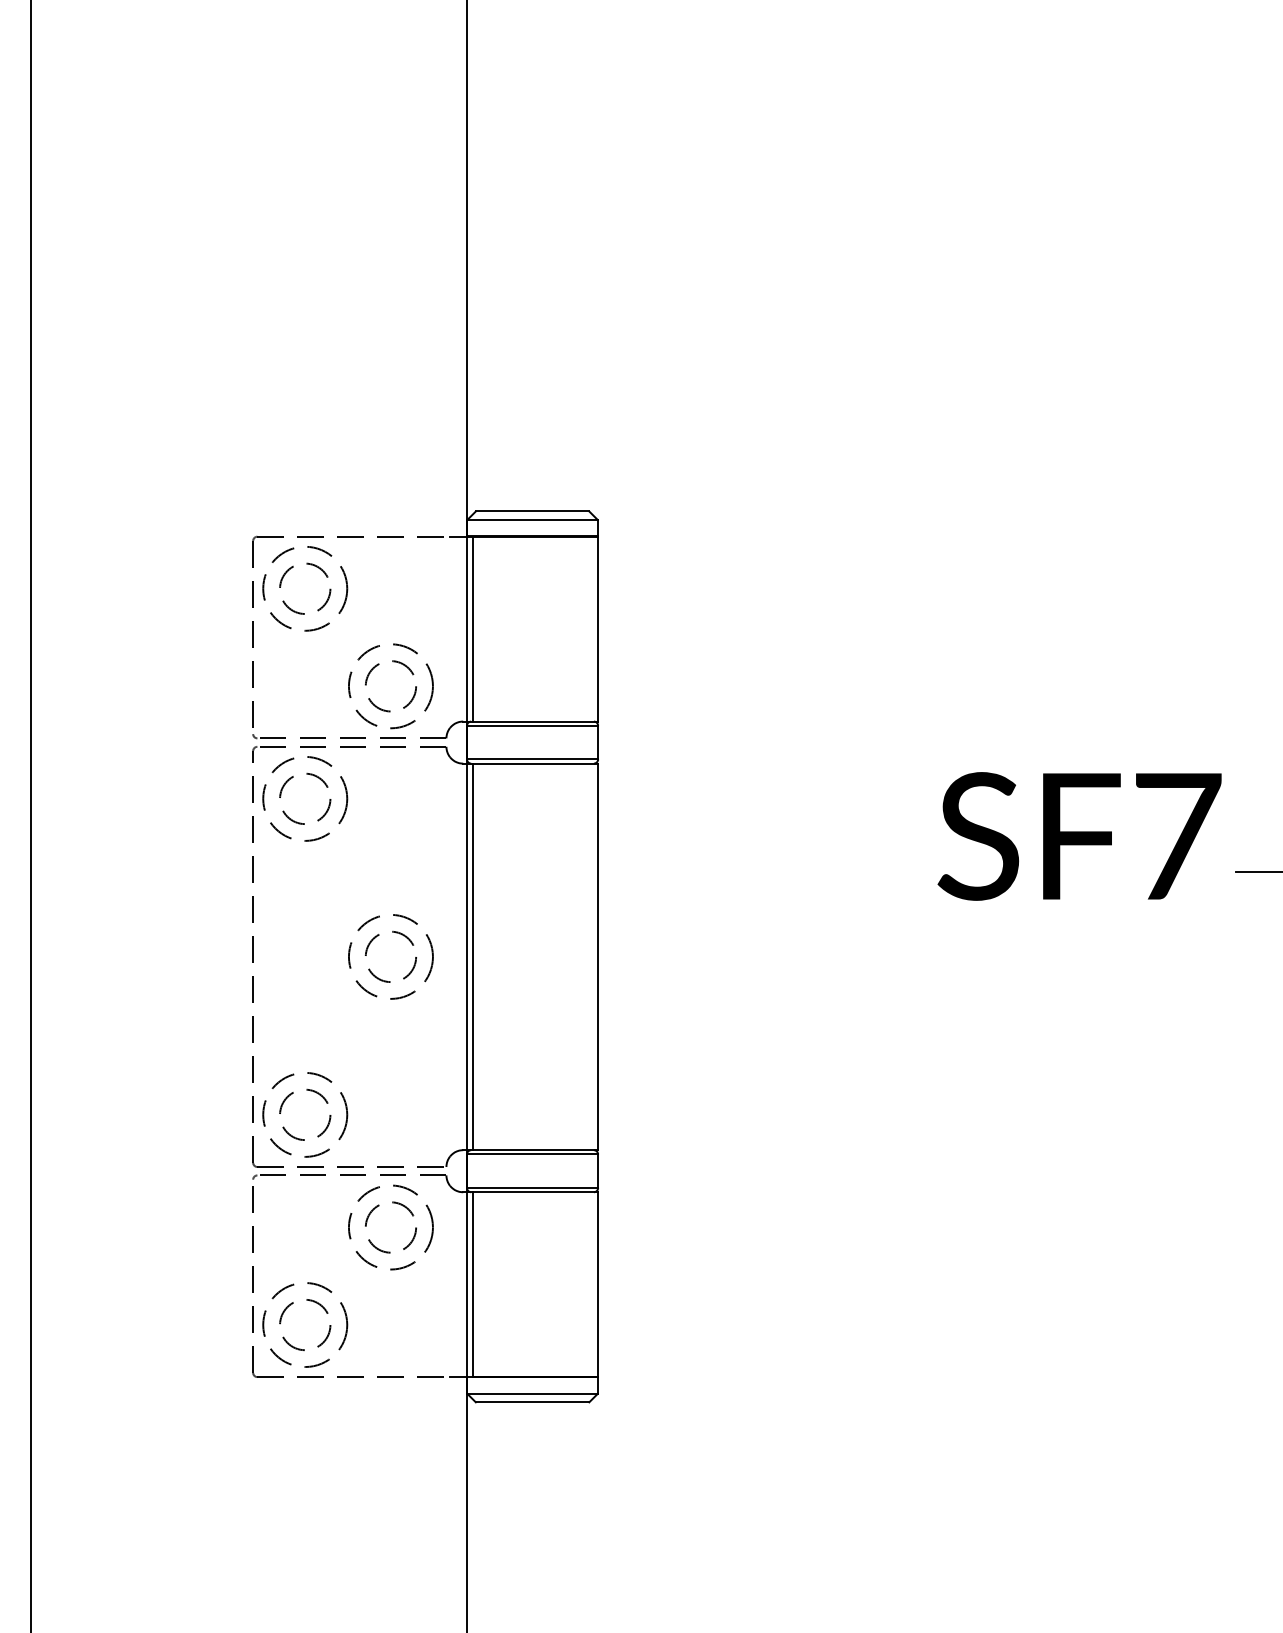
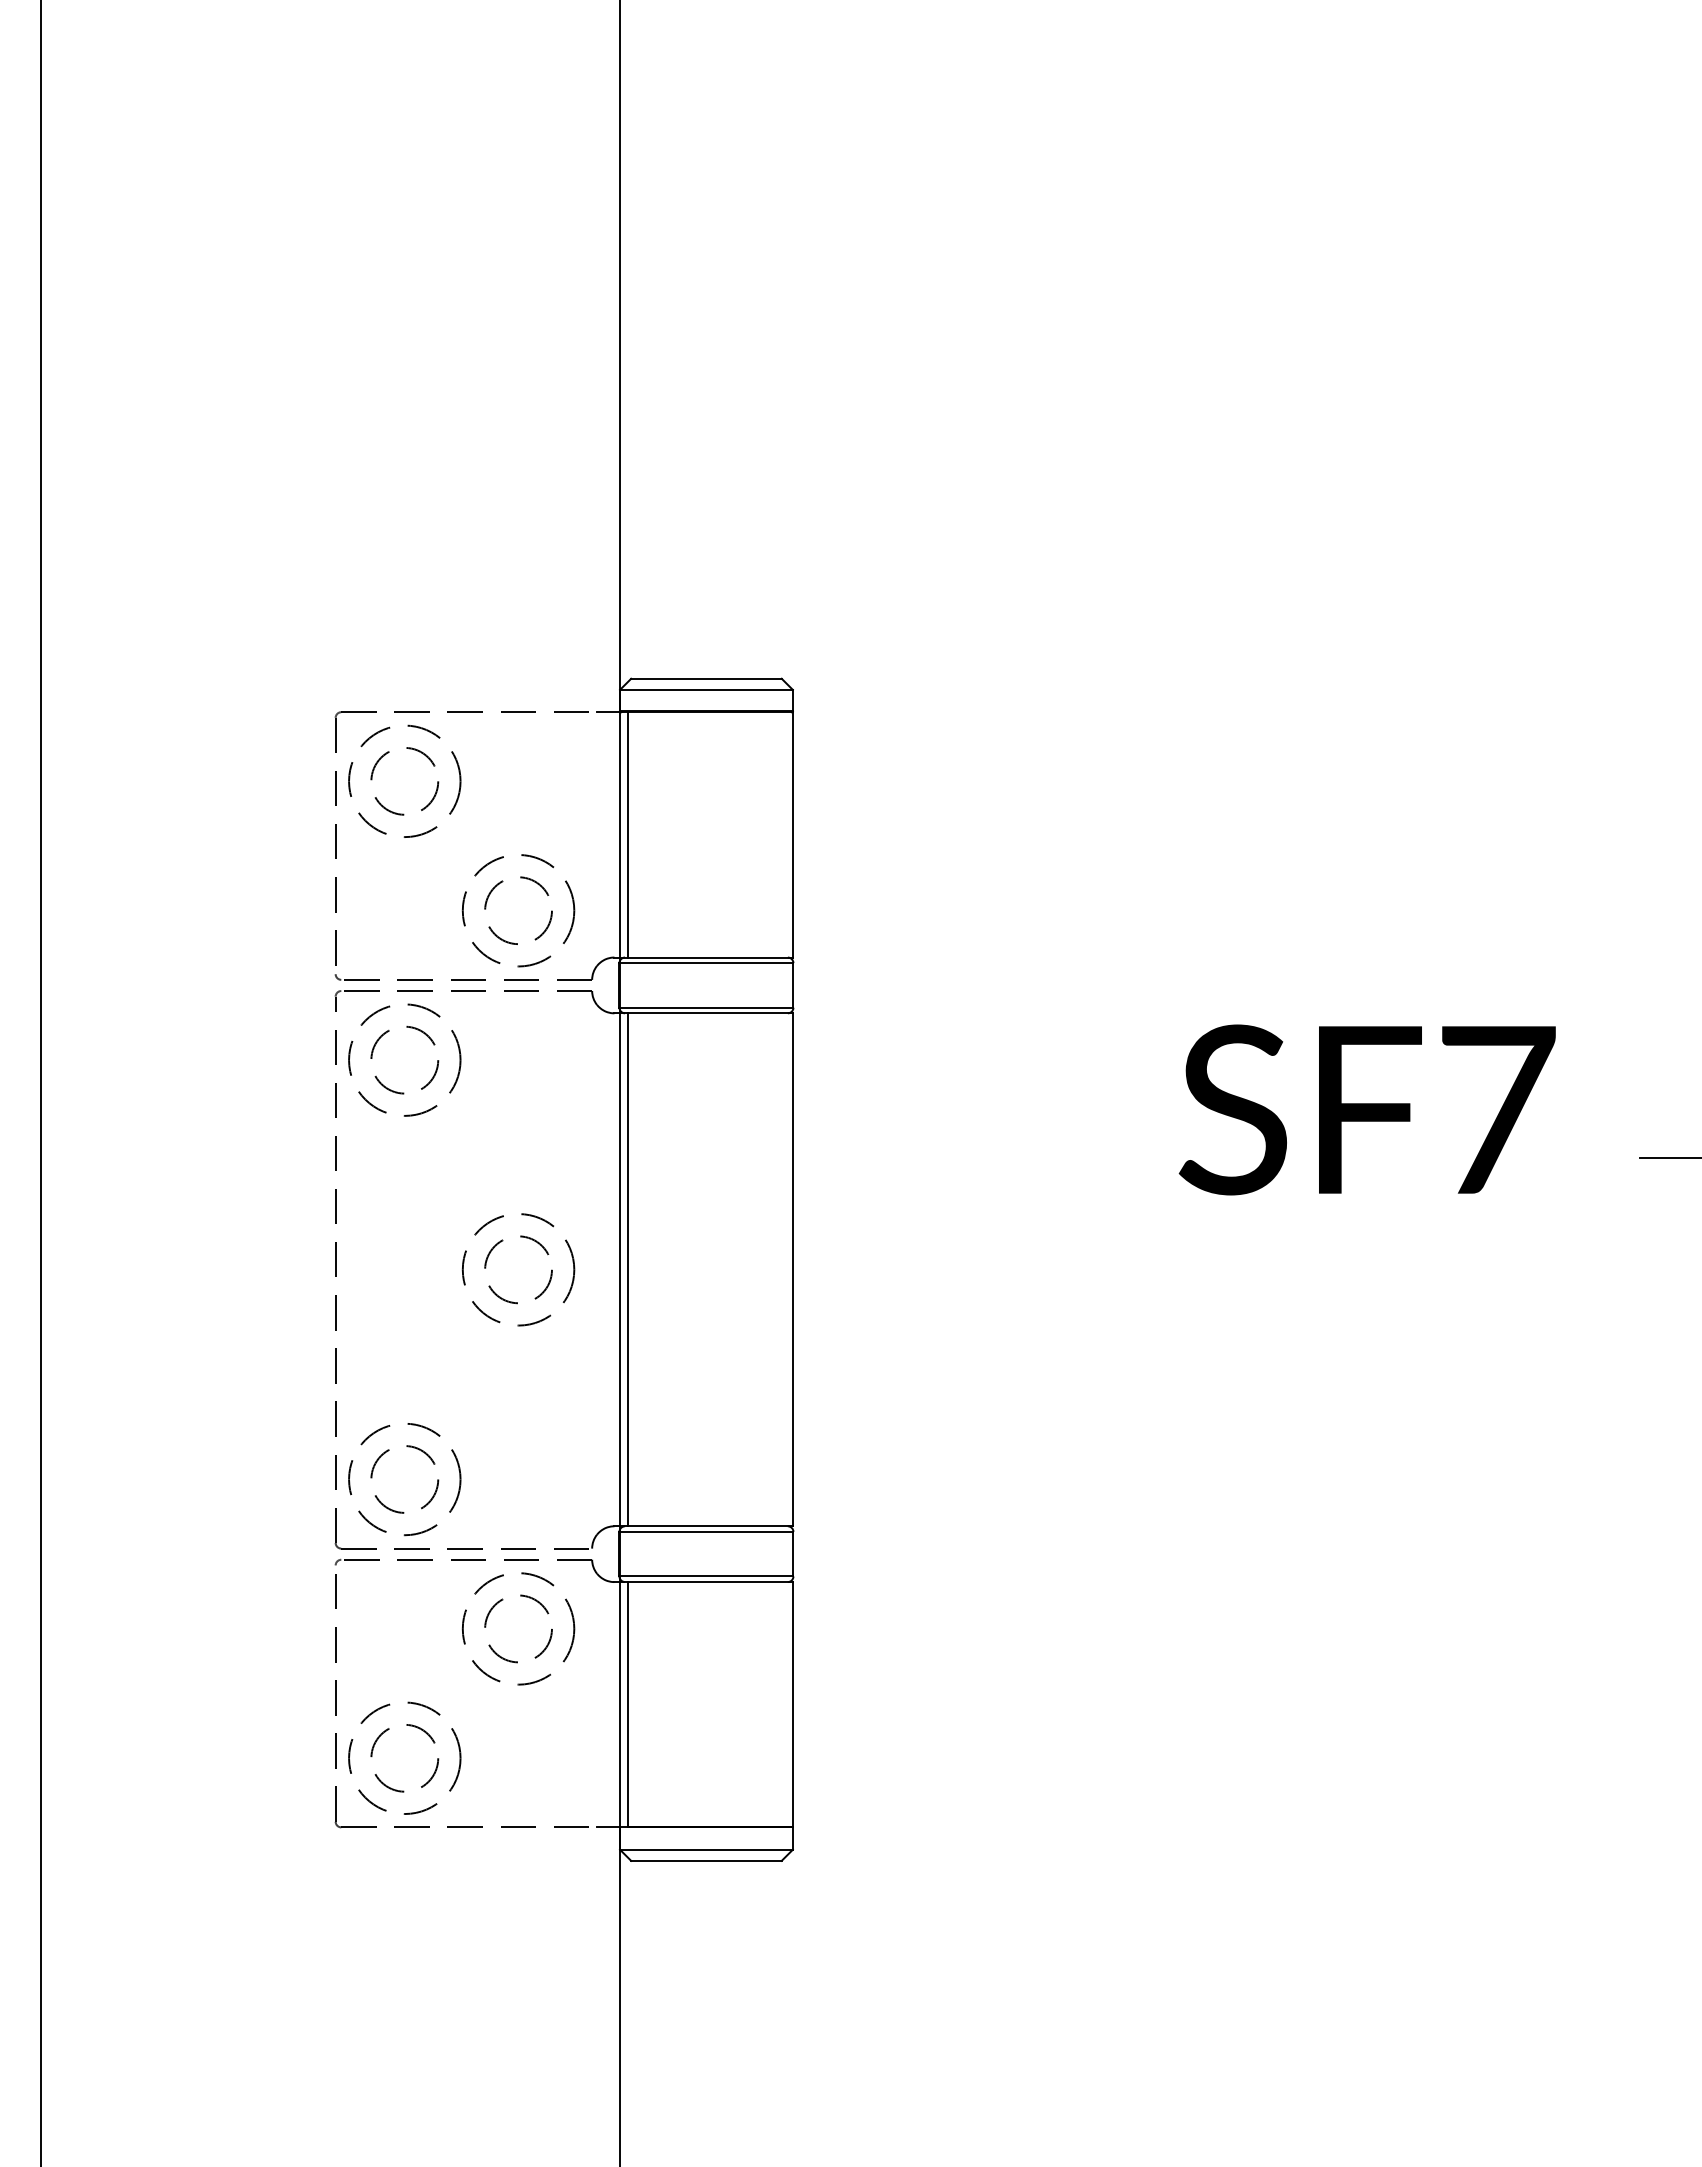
text: (1078, 836) -> (1366, 1109), moved

